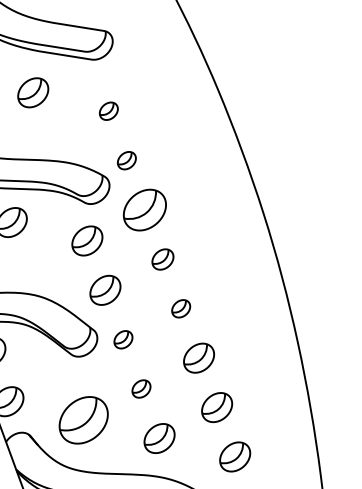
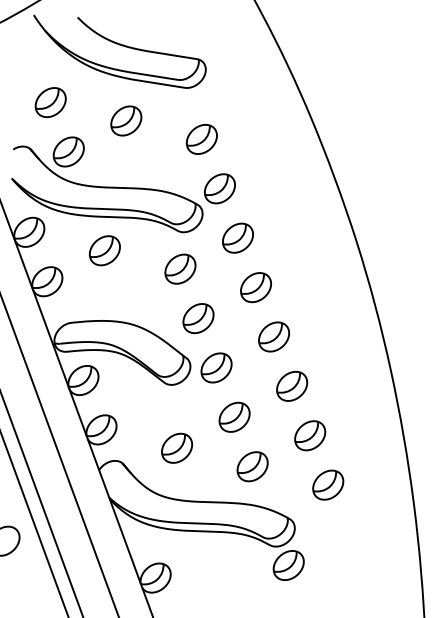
part: (108, 111) -> (201, 139), size x1.67
part: (126, 160) -> (219, 188), size x1.67
part: (144, 209) -> (237, 237), size x0.71
part: (162, 259) -> (255, 287), size x1.43
part: (181, 308) -> (274, 336), size x1.67
part: (123, 339) -> (216, 367), size x1.67
part: (141, 388) -> (234, 416), size x1.67
part: (84, 419) -> (177, 447), size x0.62

